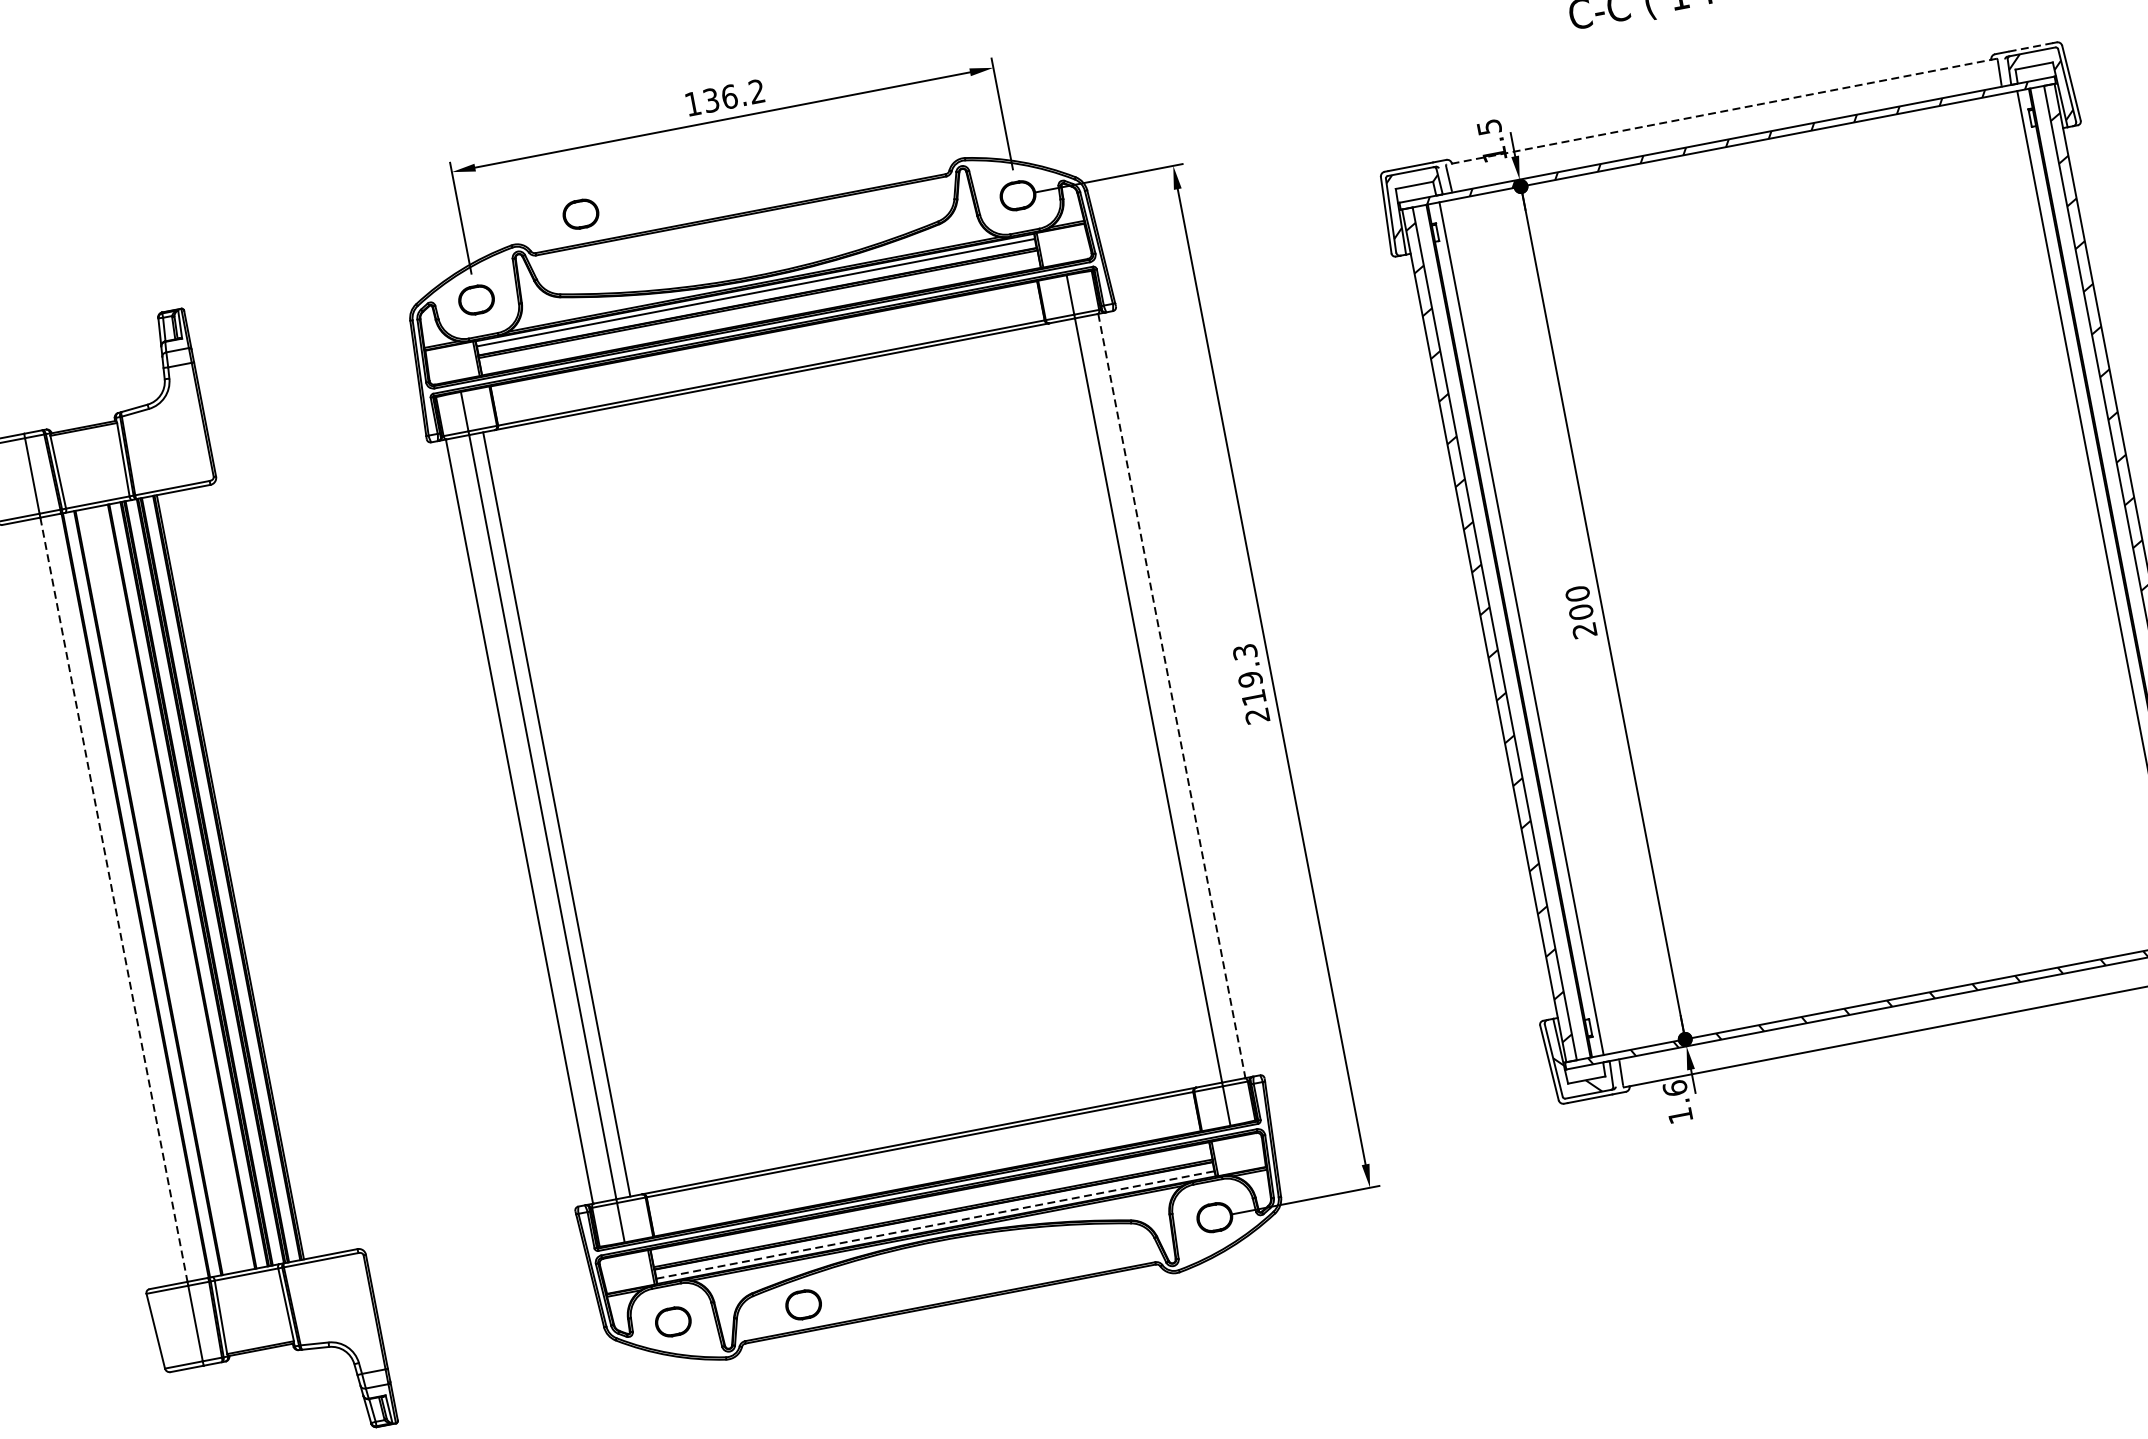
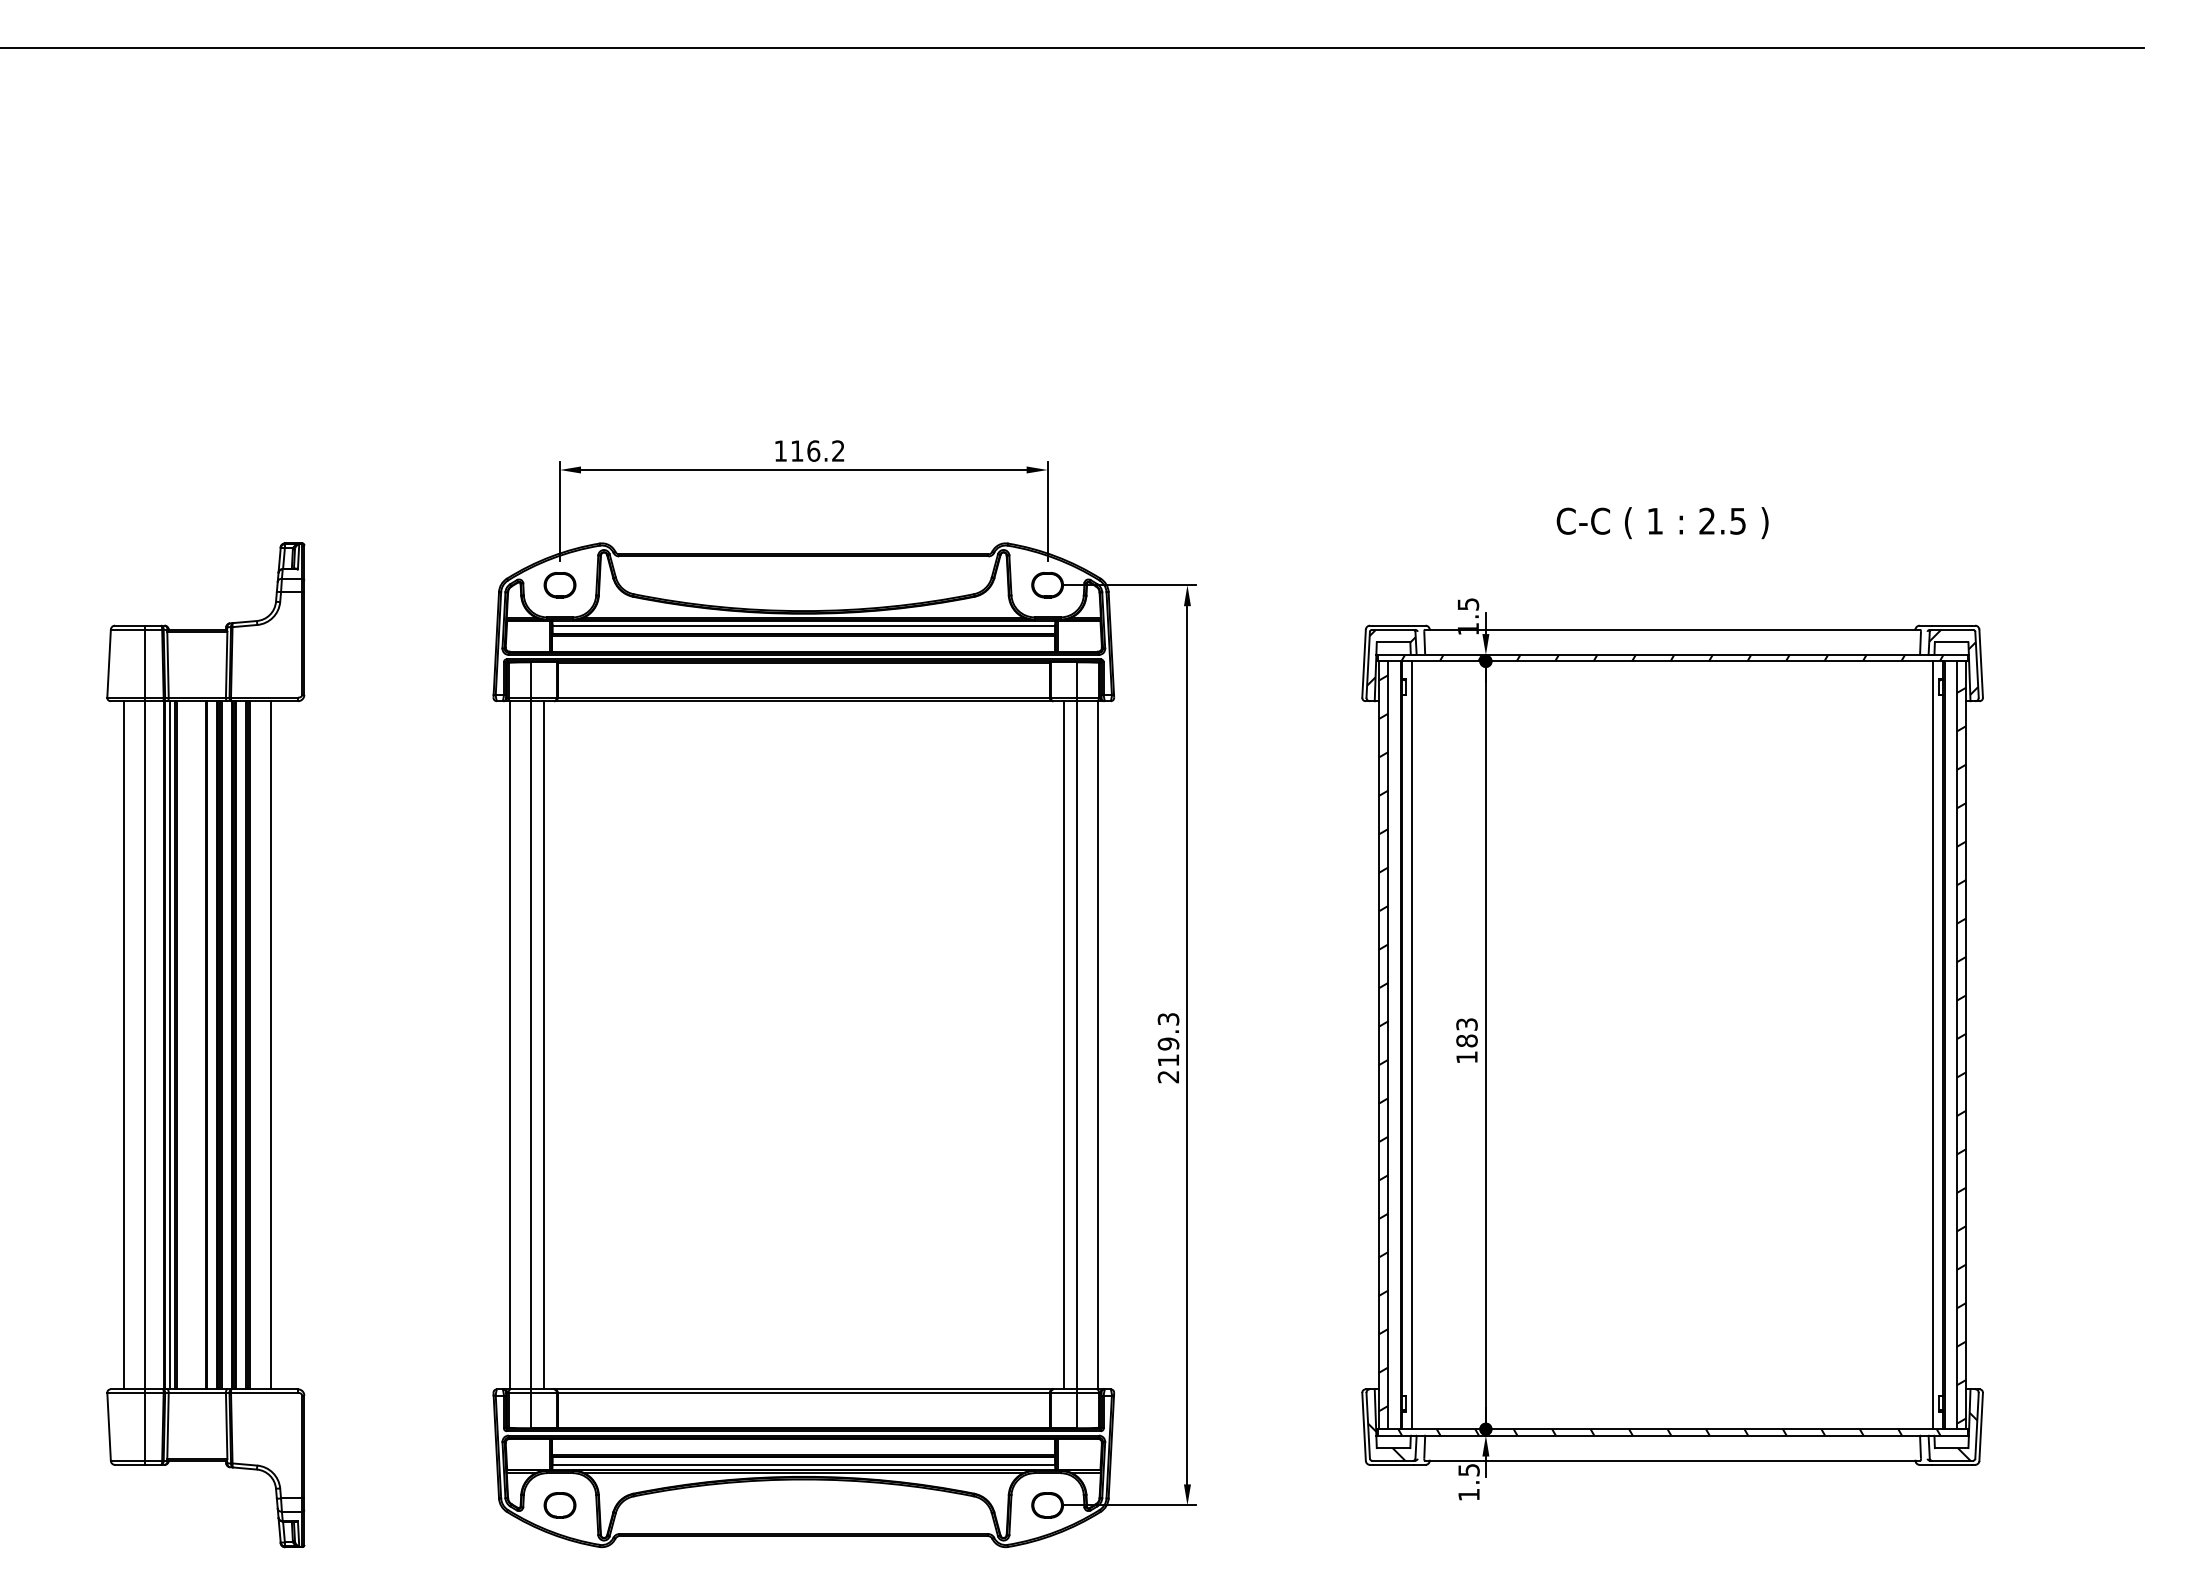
line: (2030, 47) -> (1951, 625), dashed -> solid
text: (711, 99) -> (797, 450), 136.2 -> 116.2
line: (1721, 111) -> (1672, 629), dashed -> solid
part: (580, 214) -> (664, 528), removed
text: (1580, 611) -> (1466, 1040), 200 -> 183
line: (1171, 696) -> (1097, 1045), dashed -> solid
line: (1135, 703) -> (1064, 1045), added
line: (253, 873) -> (270, 1045), added
line: (142, 894) -> (170, 1045), added
line: (113, 900) -> (144, 1045), dashed -> solid
line: (90, 904) -> (123, 1045), added
text: (1674, 1087) -> (1468, 1469), 1.6 -> 1.5
line: (936, 1225) -> (804, 1465), dashed -> solid
part: (803, 1305) -> (675, 1512), removed

